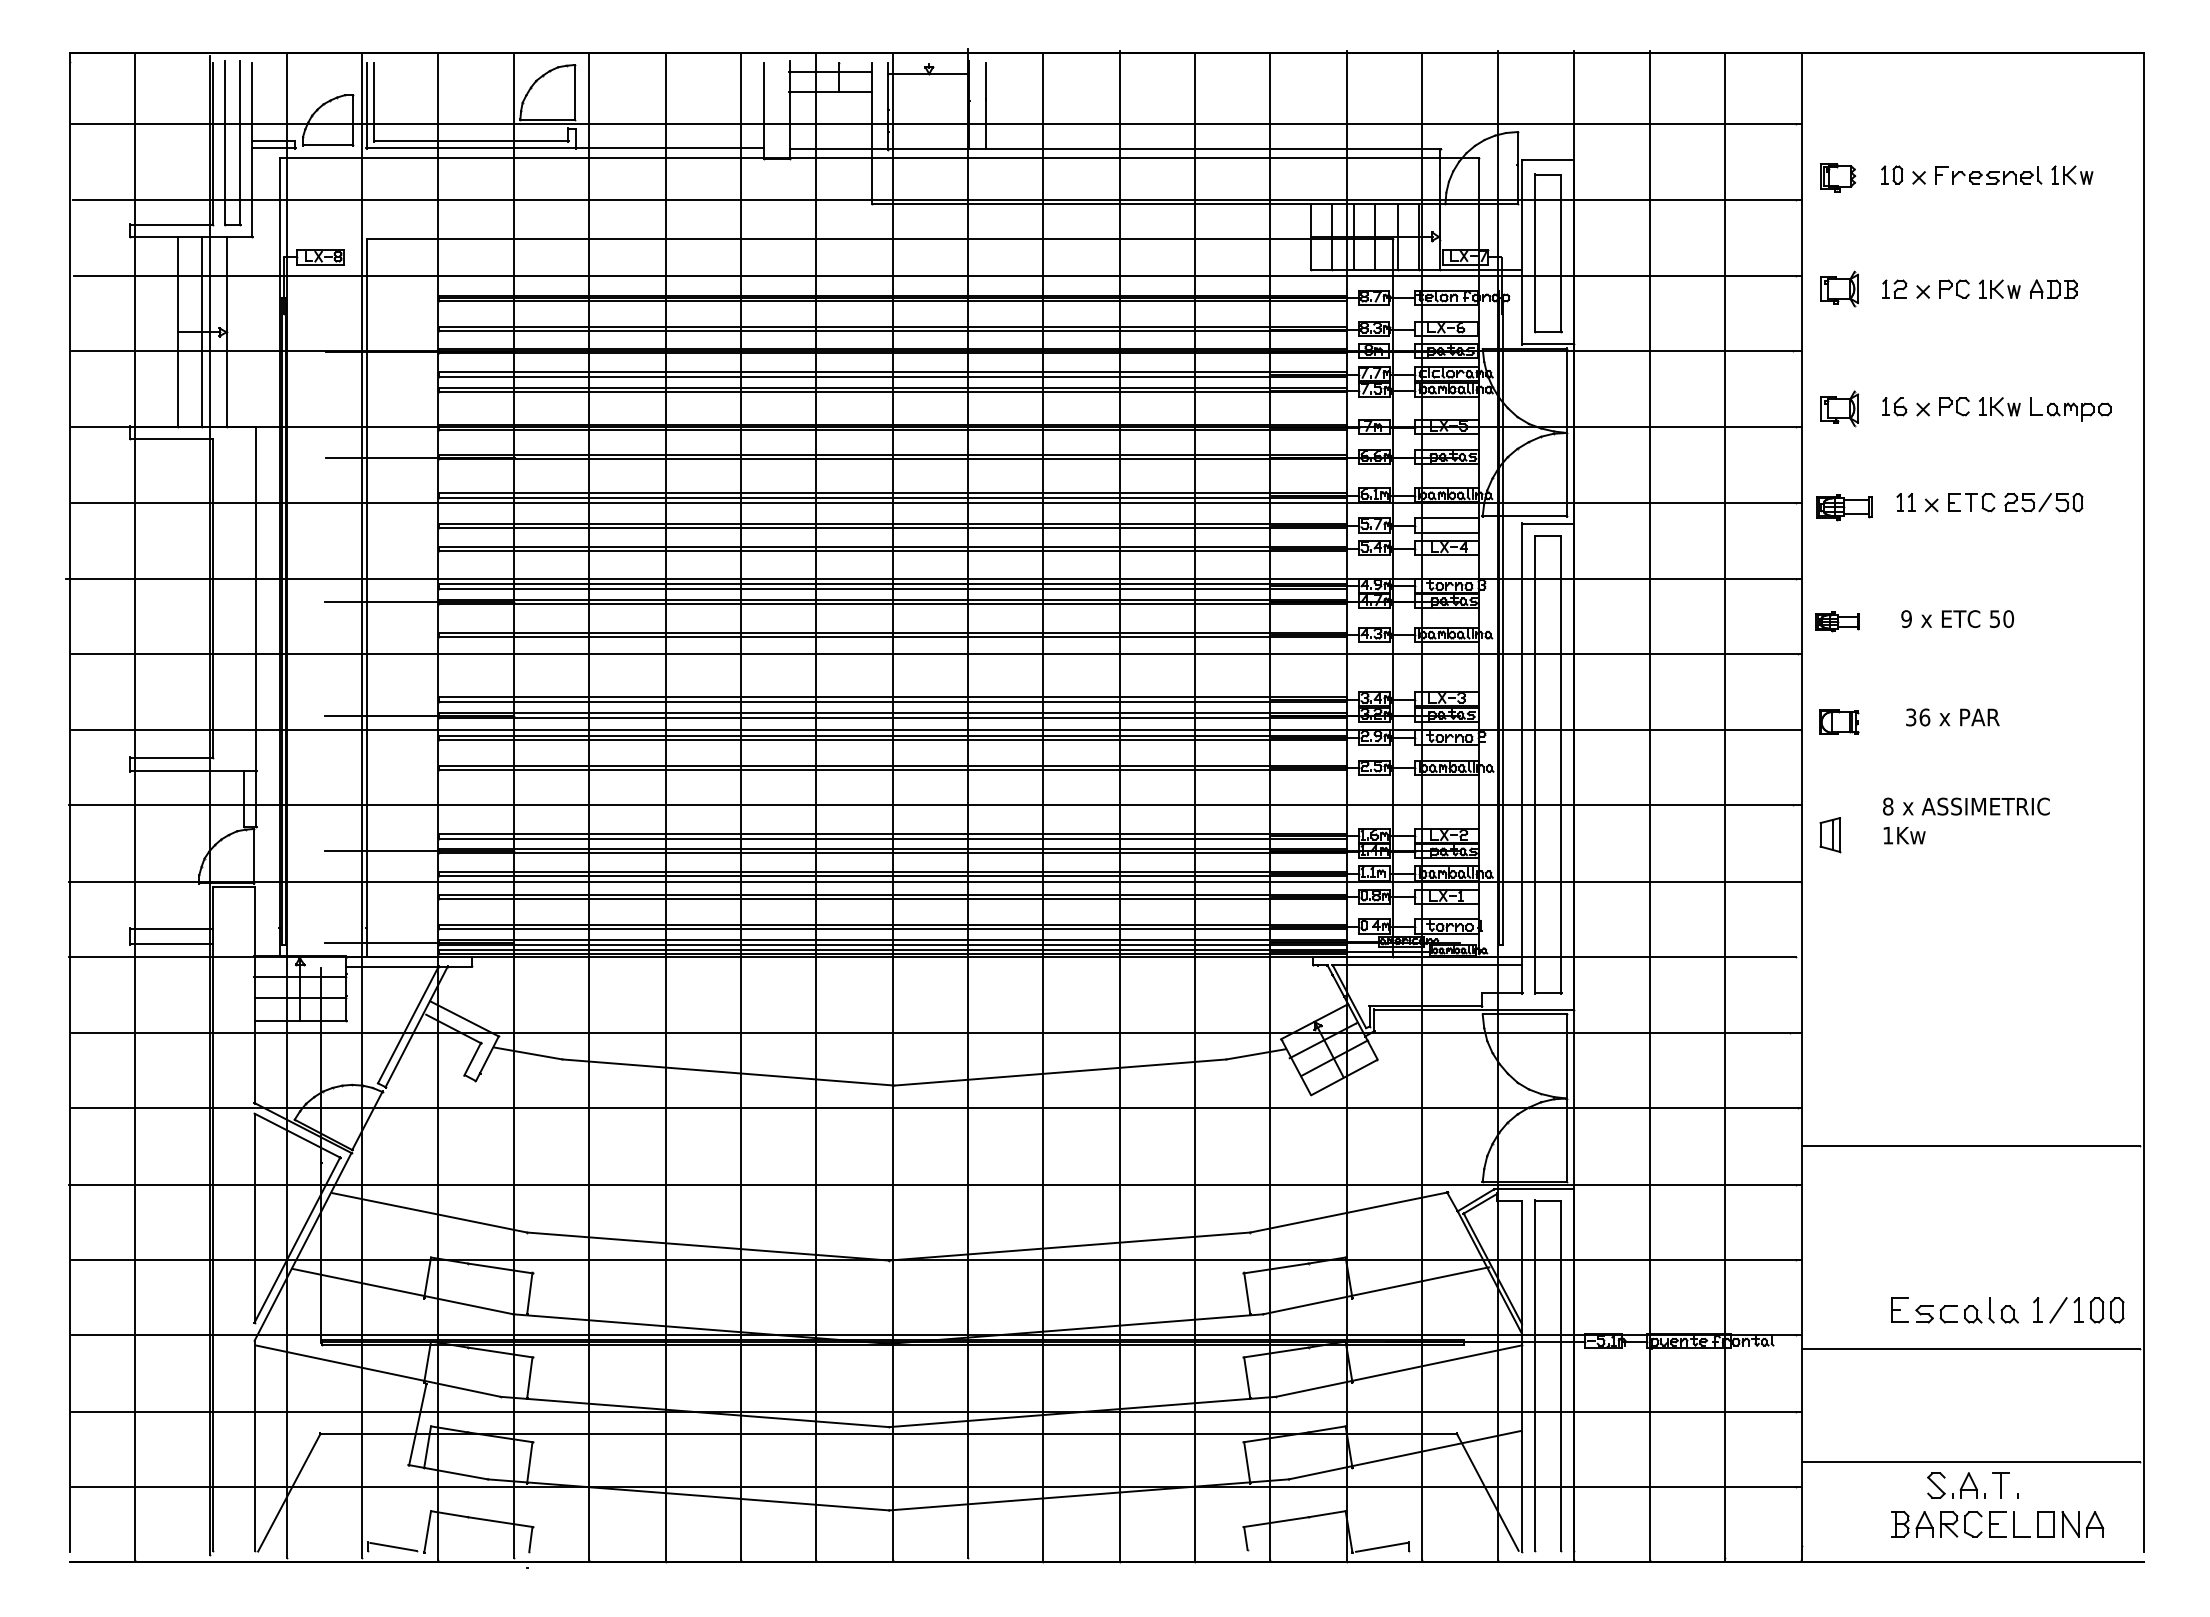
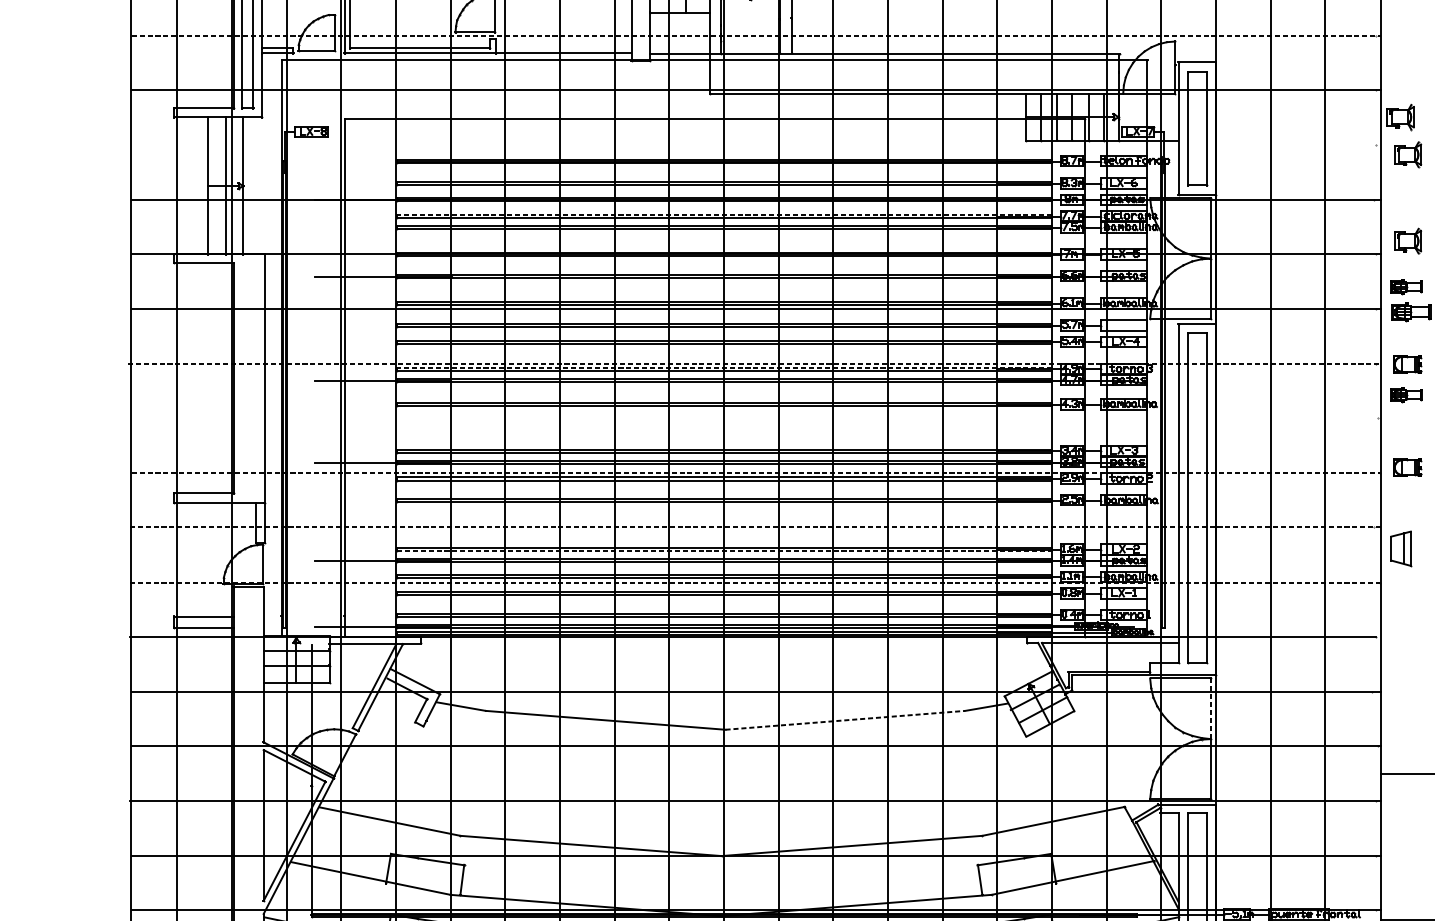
line: (937, 124) -> (756, 36), solid -> dashed
part: (1838, 177) -> (1406, 74), removed
part: (1829, 236) -> (1400, 116), added
line: (937, 276) -> (756, 145), removed
line: (892, 372) -> (724, 215), solid -> dashed
part: (1837, 471) -> (1406, 286), added
line: (934, 578) -> (754, 363), solid -> dashed
part: (1839, 578) -> (1407, 363), added
line: (892, 584) -> (724, 368), solid -> dashed
line: (936, 653) -> (755, 417), removed
line: (936, 729) -> (755, 472), solid -> dashed
line: (935, 805) -> (755, 527), solid -> dashed
part: (1830, 835) -> (1401, 549), size x1.4
line: (893, 838) -> (724, 551), solid -> dashed
line: (935, 881) -> (755, 582), solid -> dashed
line: (1566, 1056) -> (1210, 708), solid -> dashed
line: (1060, 1072) -> (845, 720), solid -> dashed

